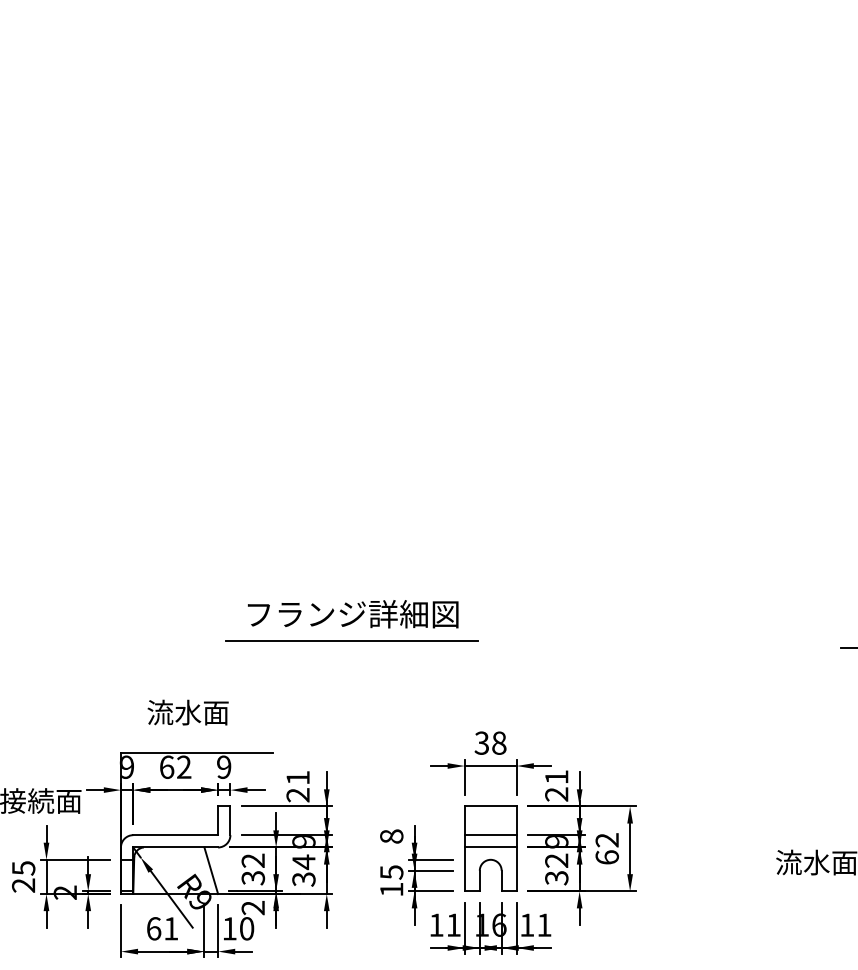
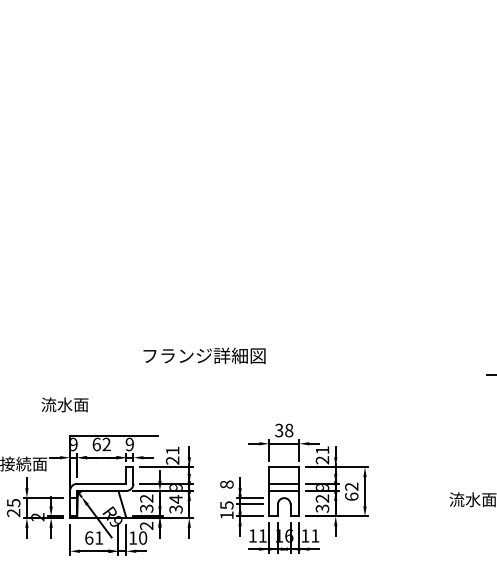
line: (351, 641) -> (203, 371), removed
text: (187, 712) -> (64, 404), moved

